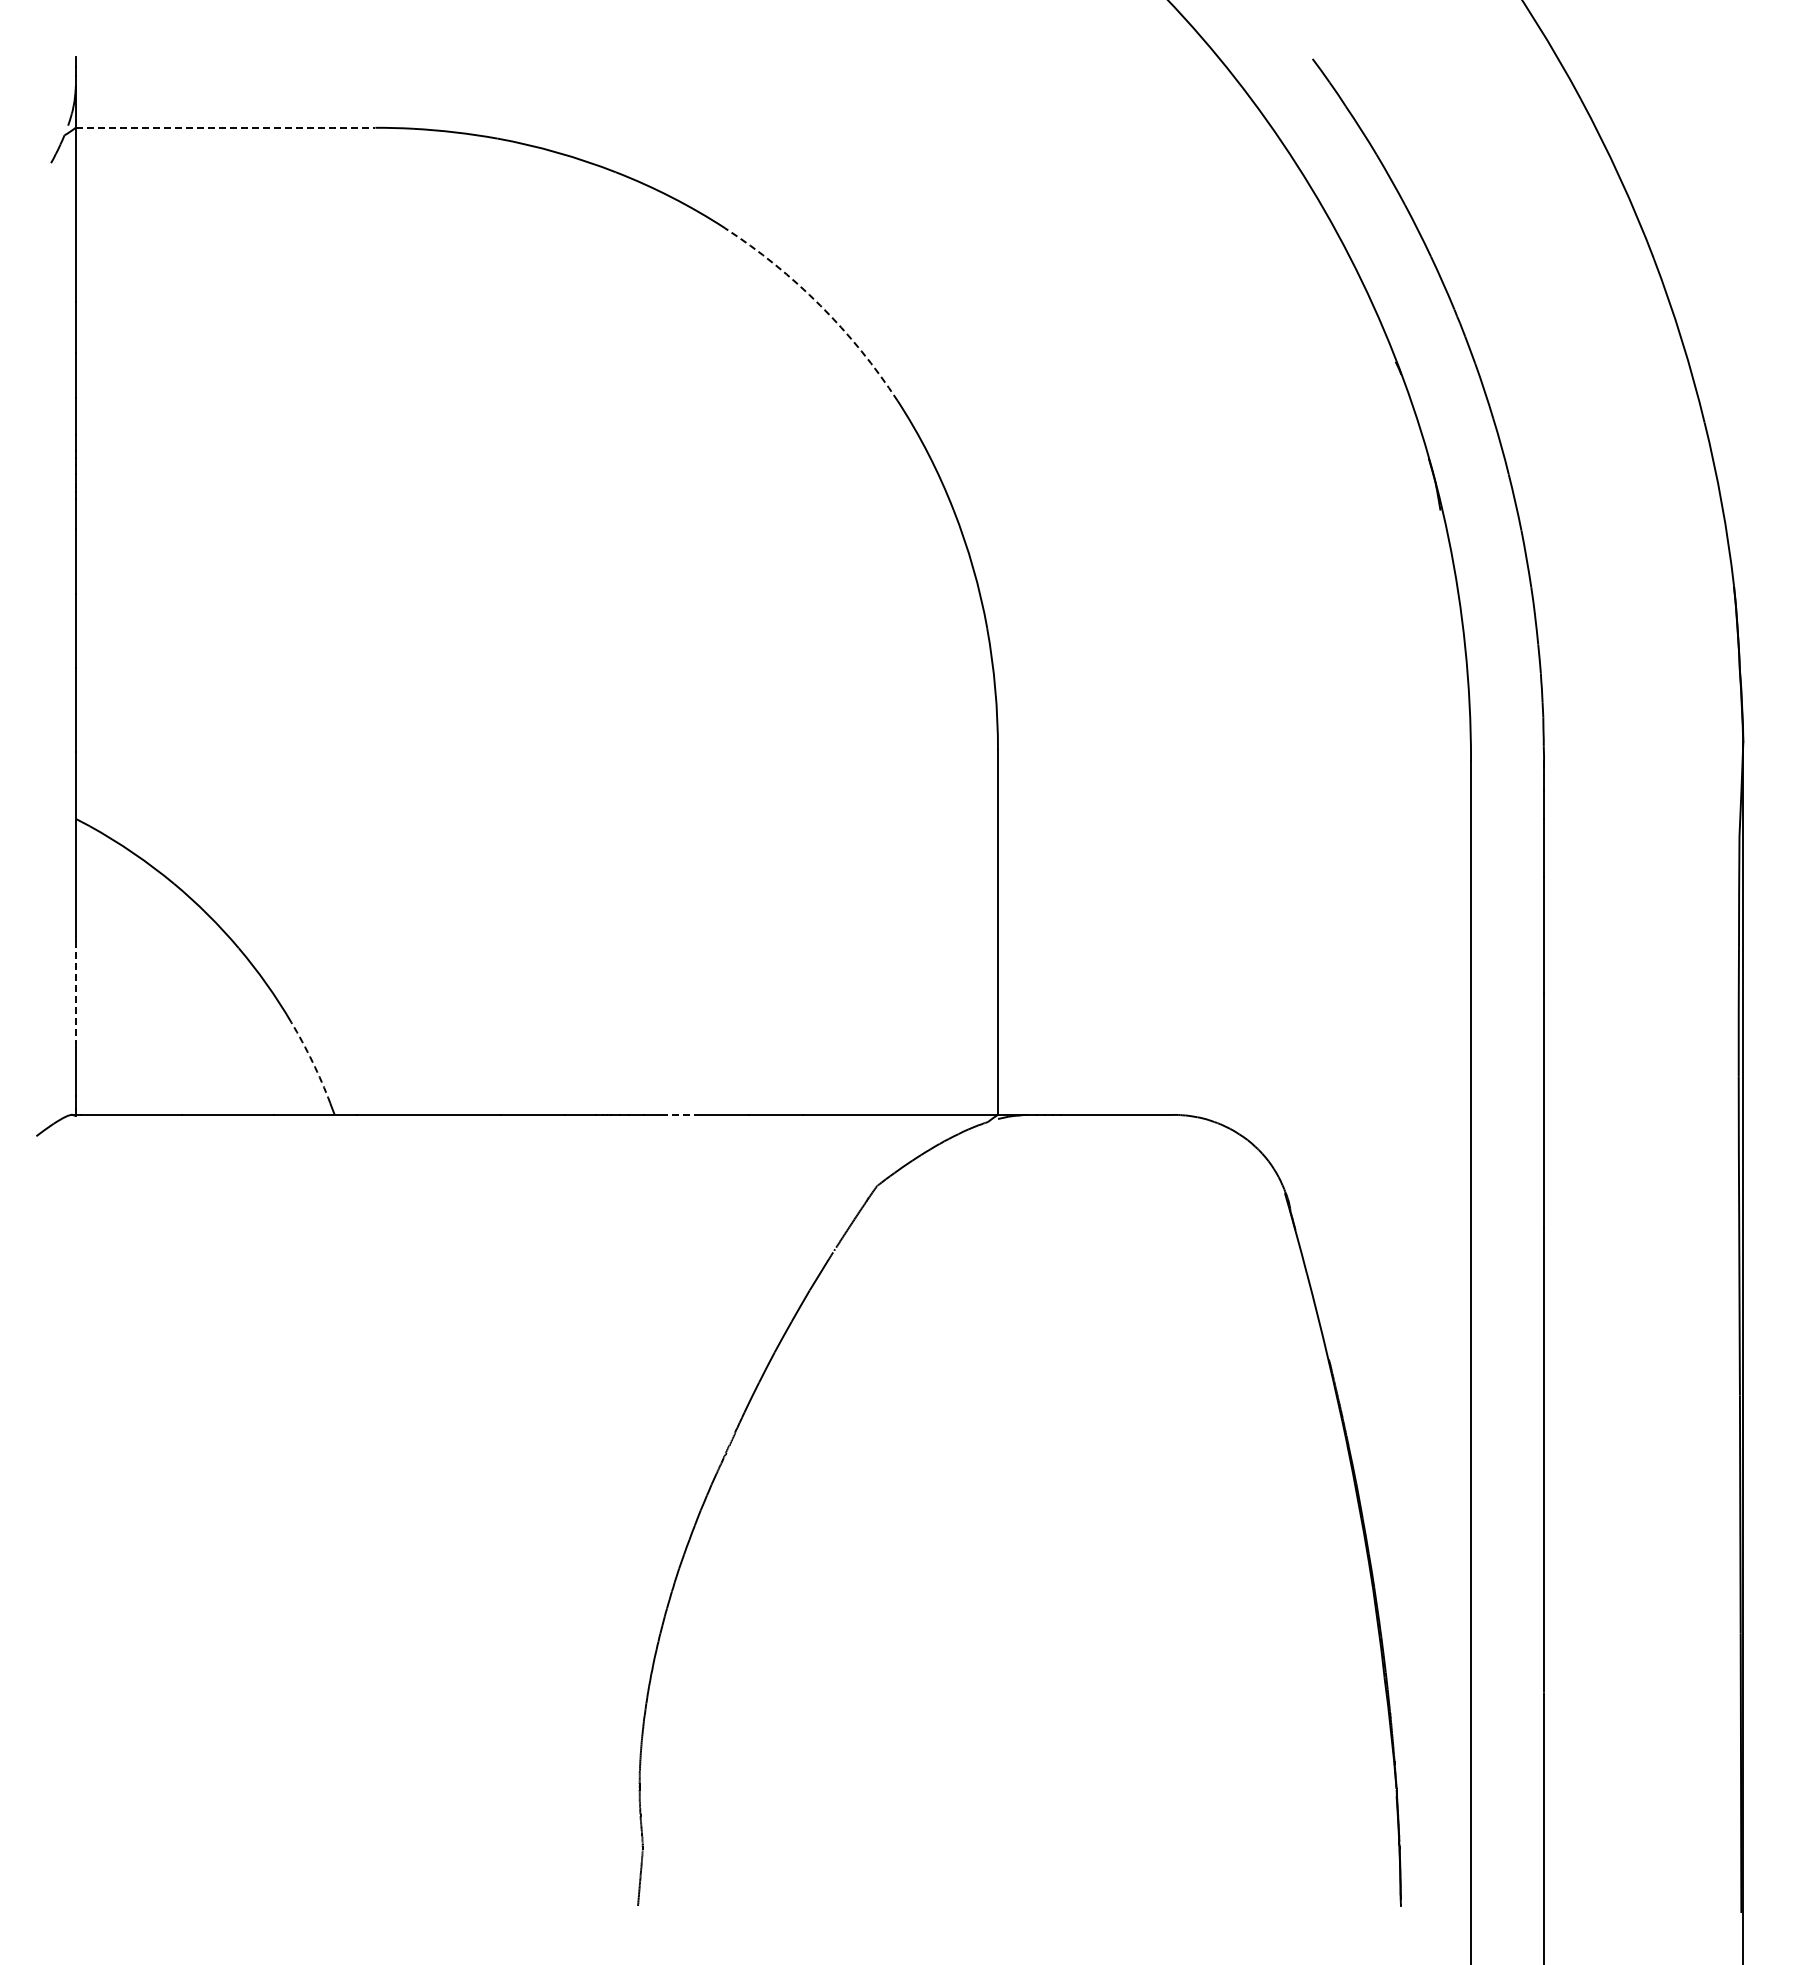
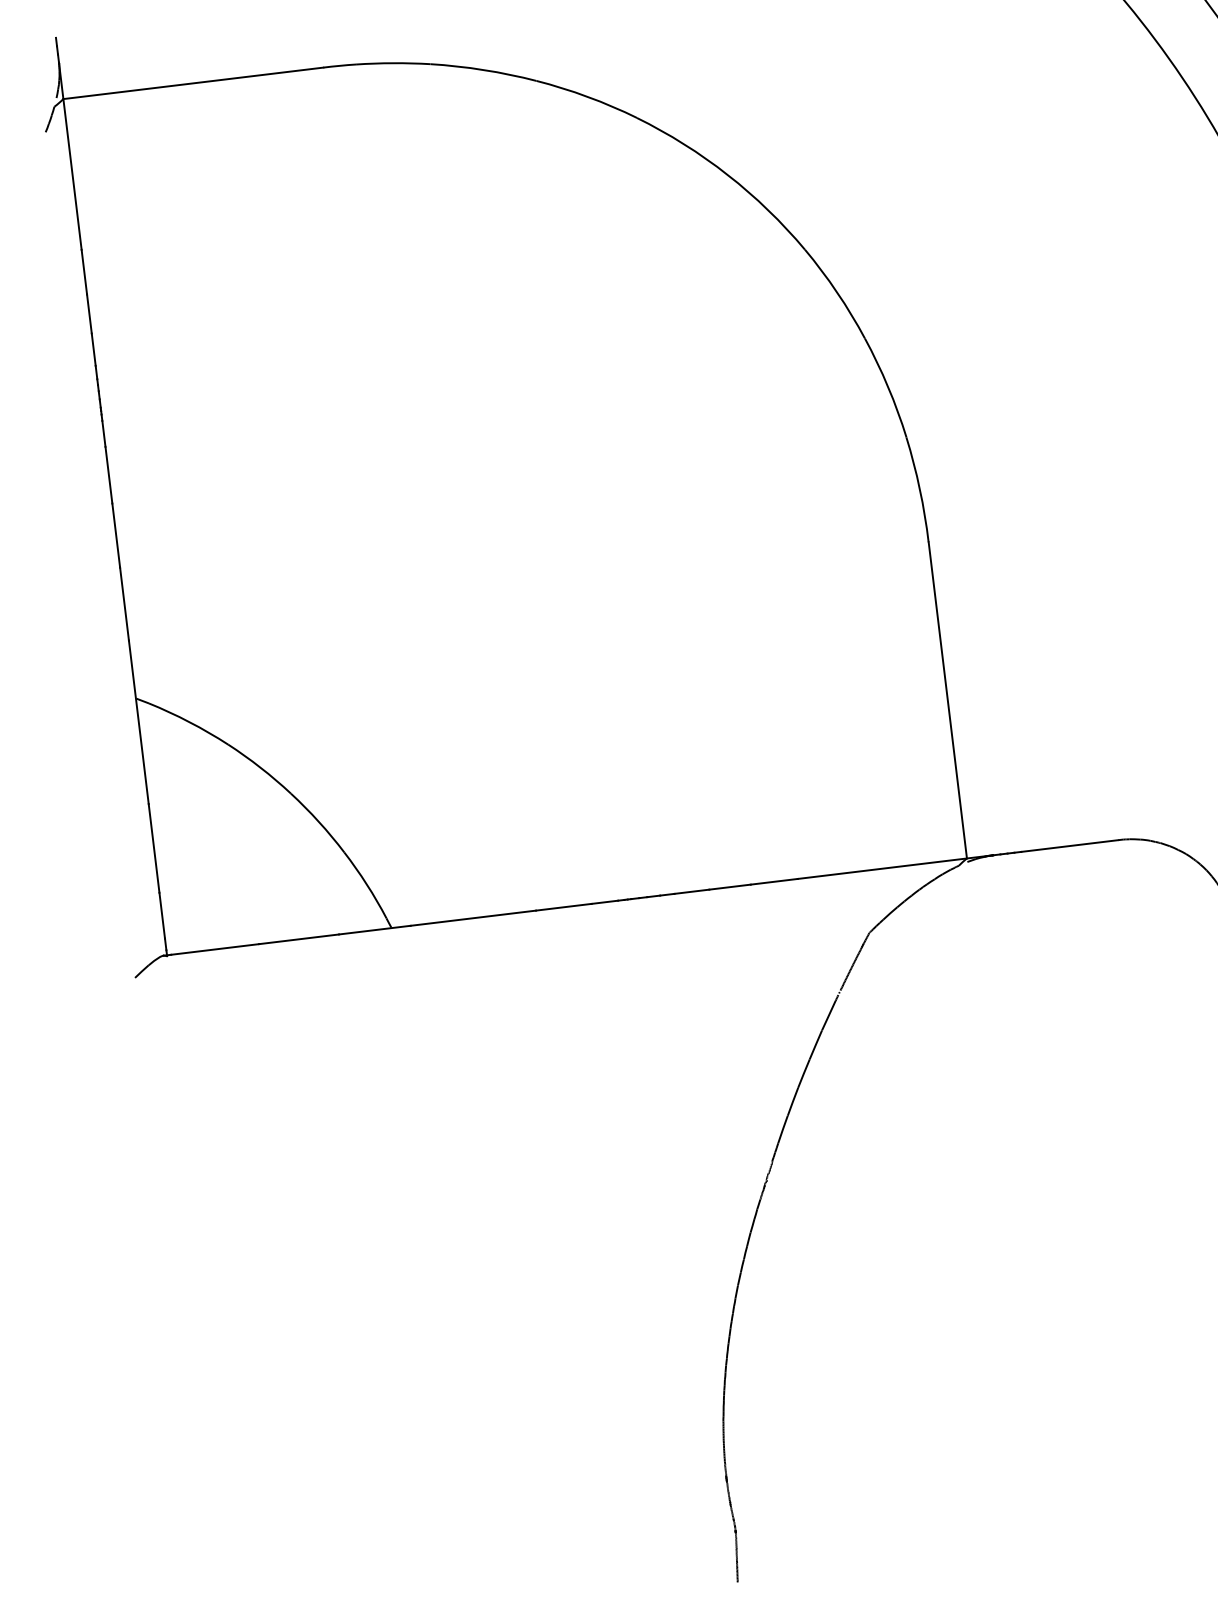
line: (225, 127) -> (193, 83), dashed -> solid
arc: (820, 305) -> (727, 175), dashed -> solid
line: (75, 992) -> (153, 849), dashed -> solid
arc: (312, 1061) -> (366, 884), dashed -> solid
line: (681, 1114) -> (692, 891), dashed -> solid

